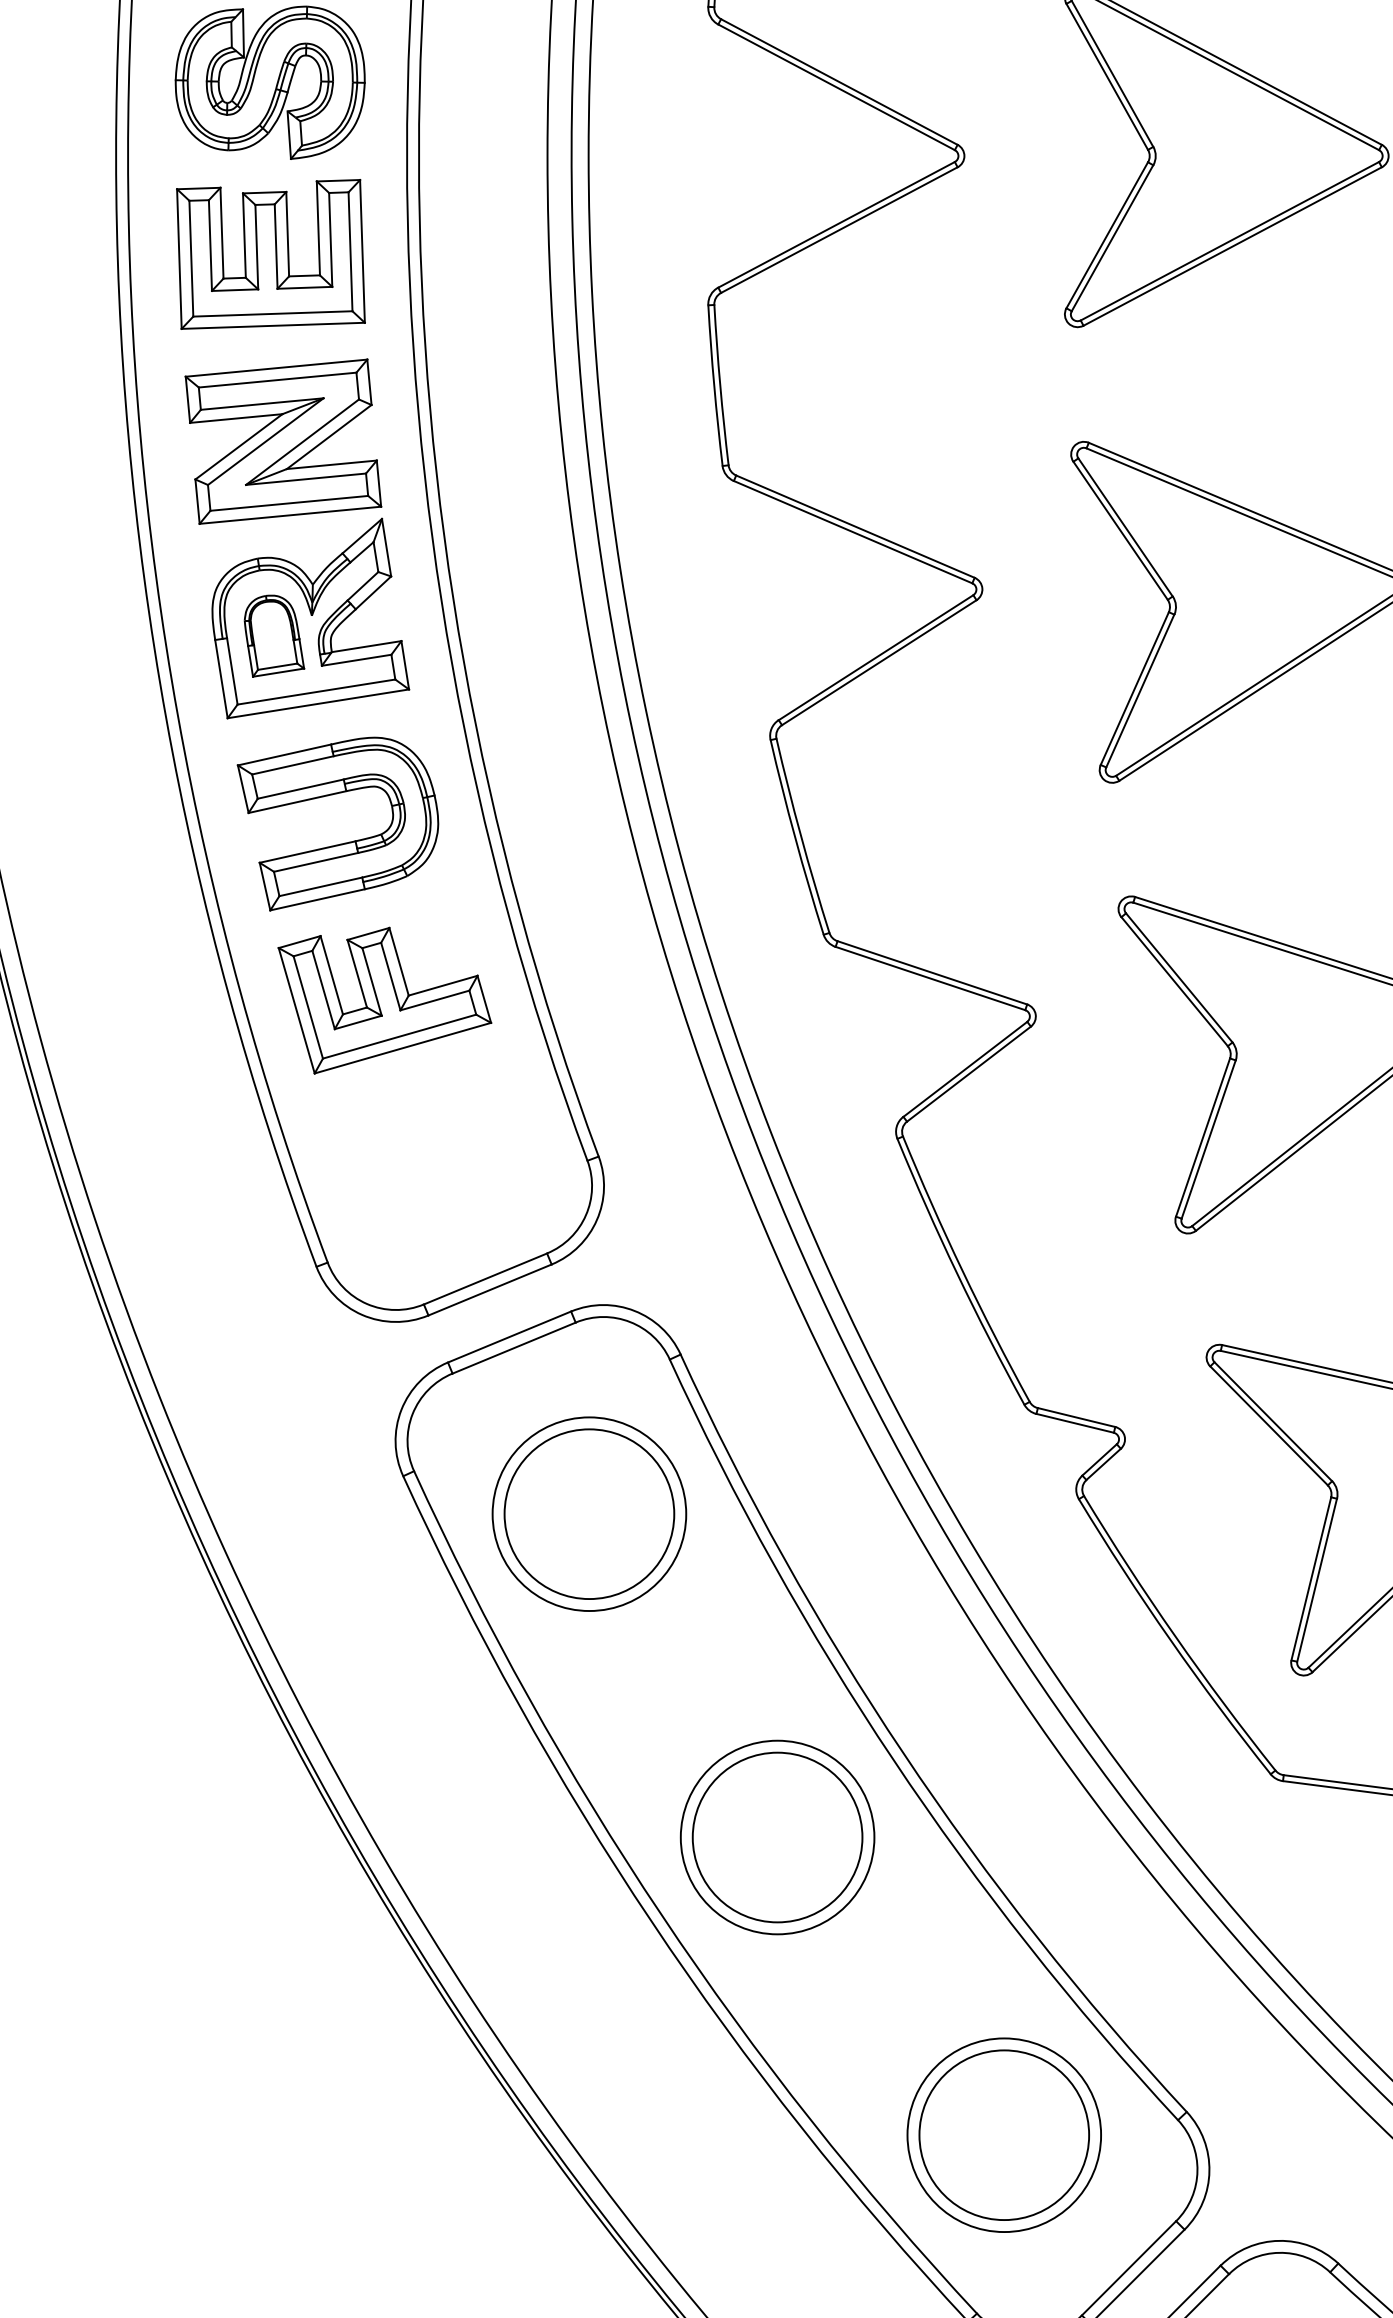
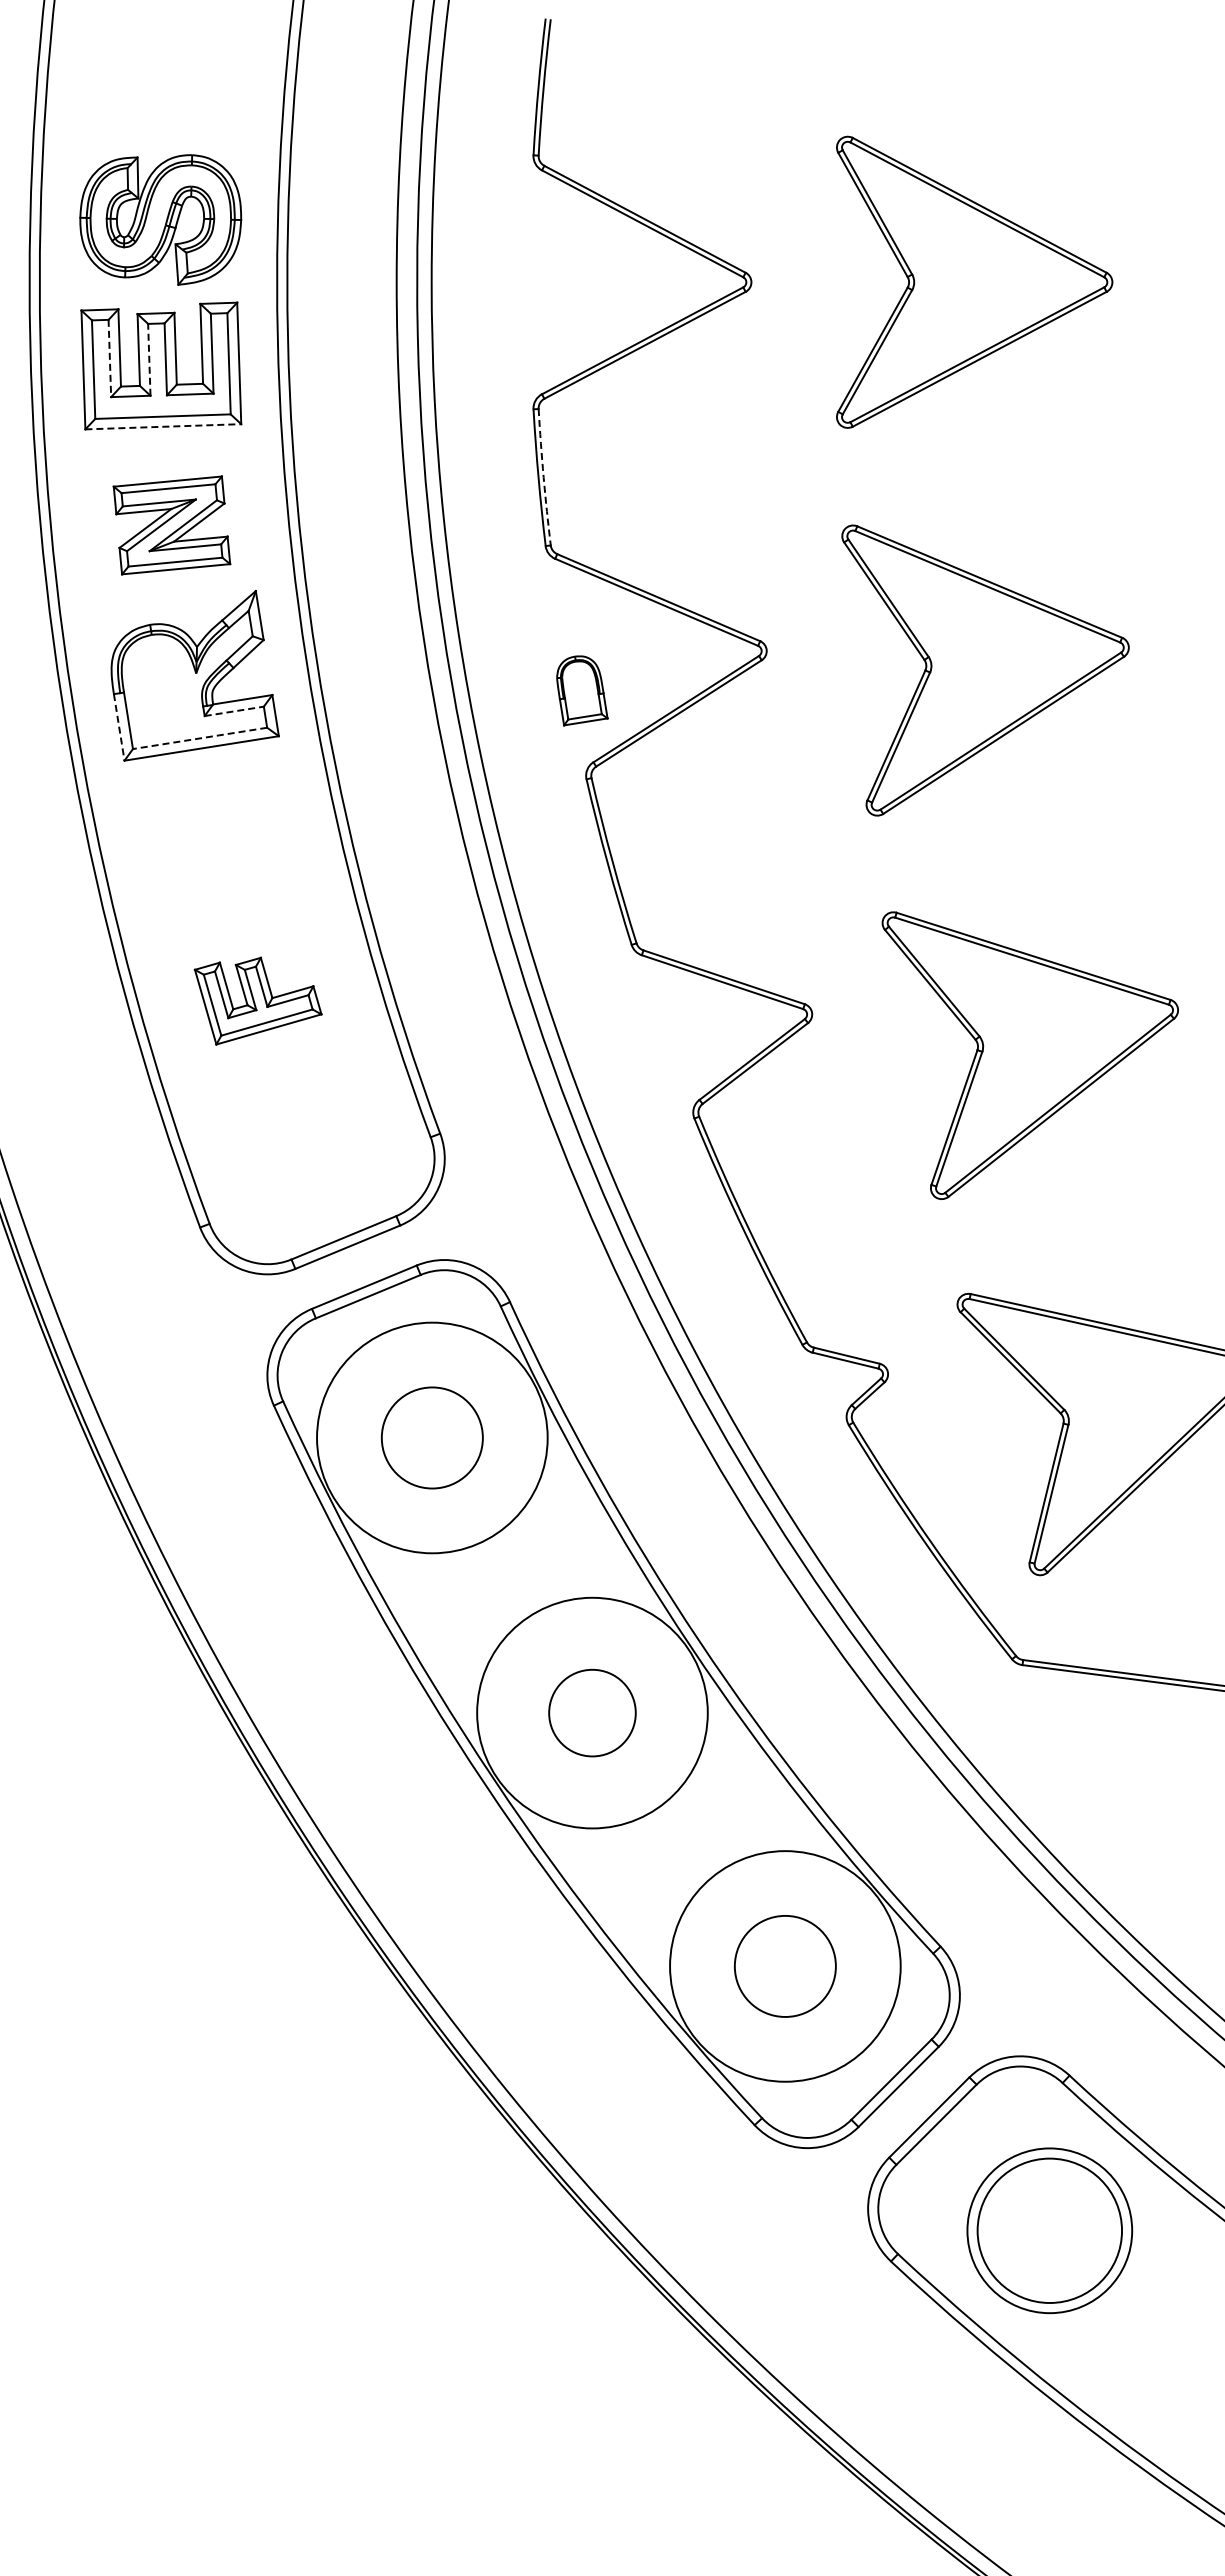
line: (210, 245) -> (109, 358), solid -> dashed
line: (257, 246) -> (149, 359), solid -> dashed
line: (273, 325) -> (163, 426), solid -> dashed
arc: (720, 385) -> (543, 477), solid -> dashed
part: (282, 441) -> (171, 525), size x0.7
part: (274, 635) -> (582, 690), moved
line: (356, 660) -> (234, 711), solid -> dashed
line: (221, 679) -> (119, 727), solid -> dashed
line: (316, 692) -> (200, 738), solid -> dashed
part: (342, 842) -> (222, 866), removed
part: (383, 1001) -> (257, 1001), size x0.7
circle: (588, 1513) -> (431, 1437), size x1.4
circle: (589, 1513) -> (432, 1437), size x0.7
circle: (777, 1836) -> (592, 1712), size x0.6
circle: (777, 1836) -> (592, 1712), size x1.4
circle: (1004, 2135) -> (785, 1966), size x0.7
circle: (1004, 2135) -> (785, 1966), size x1.4

